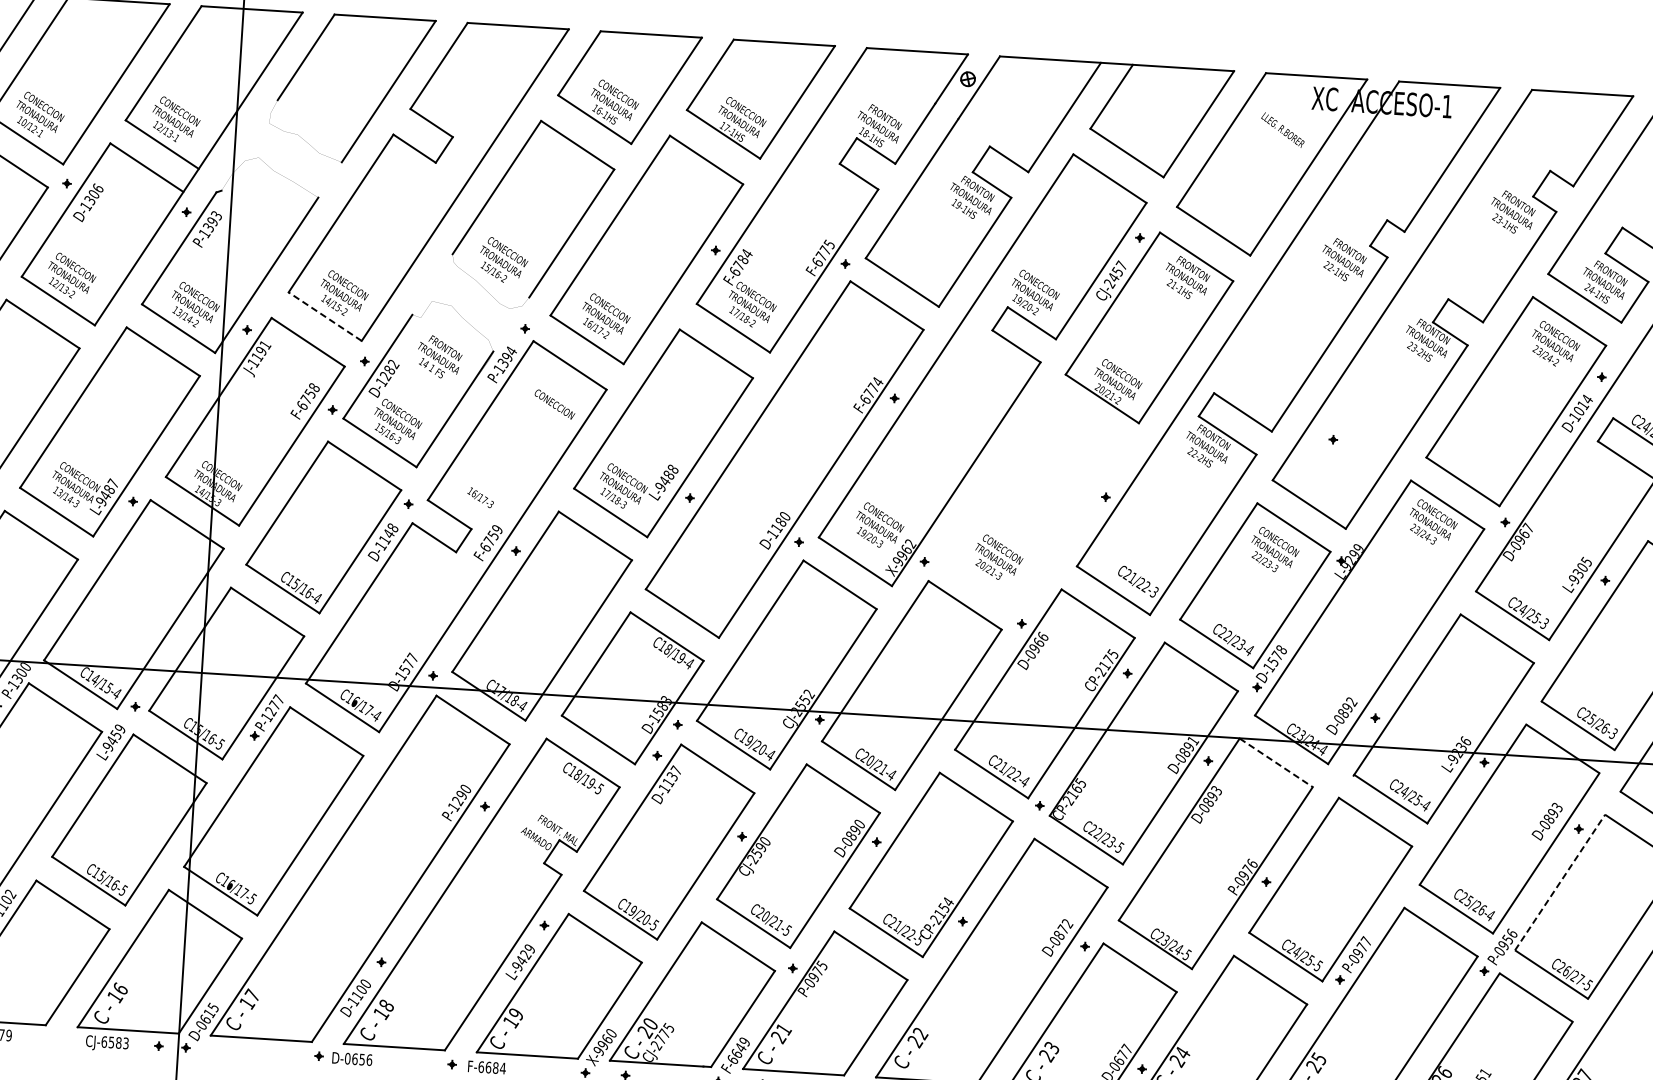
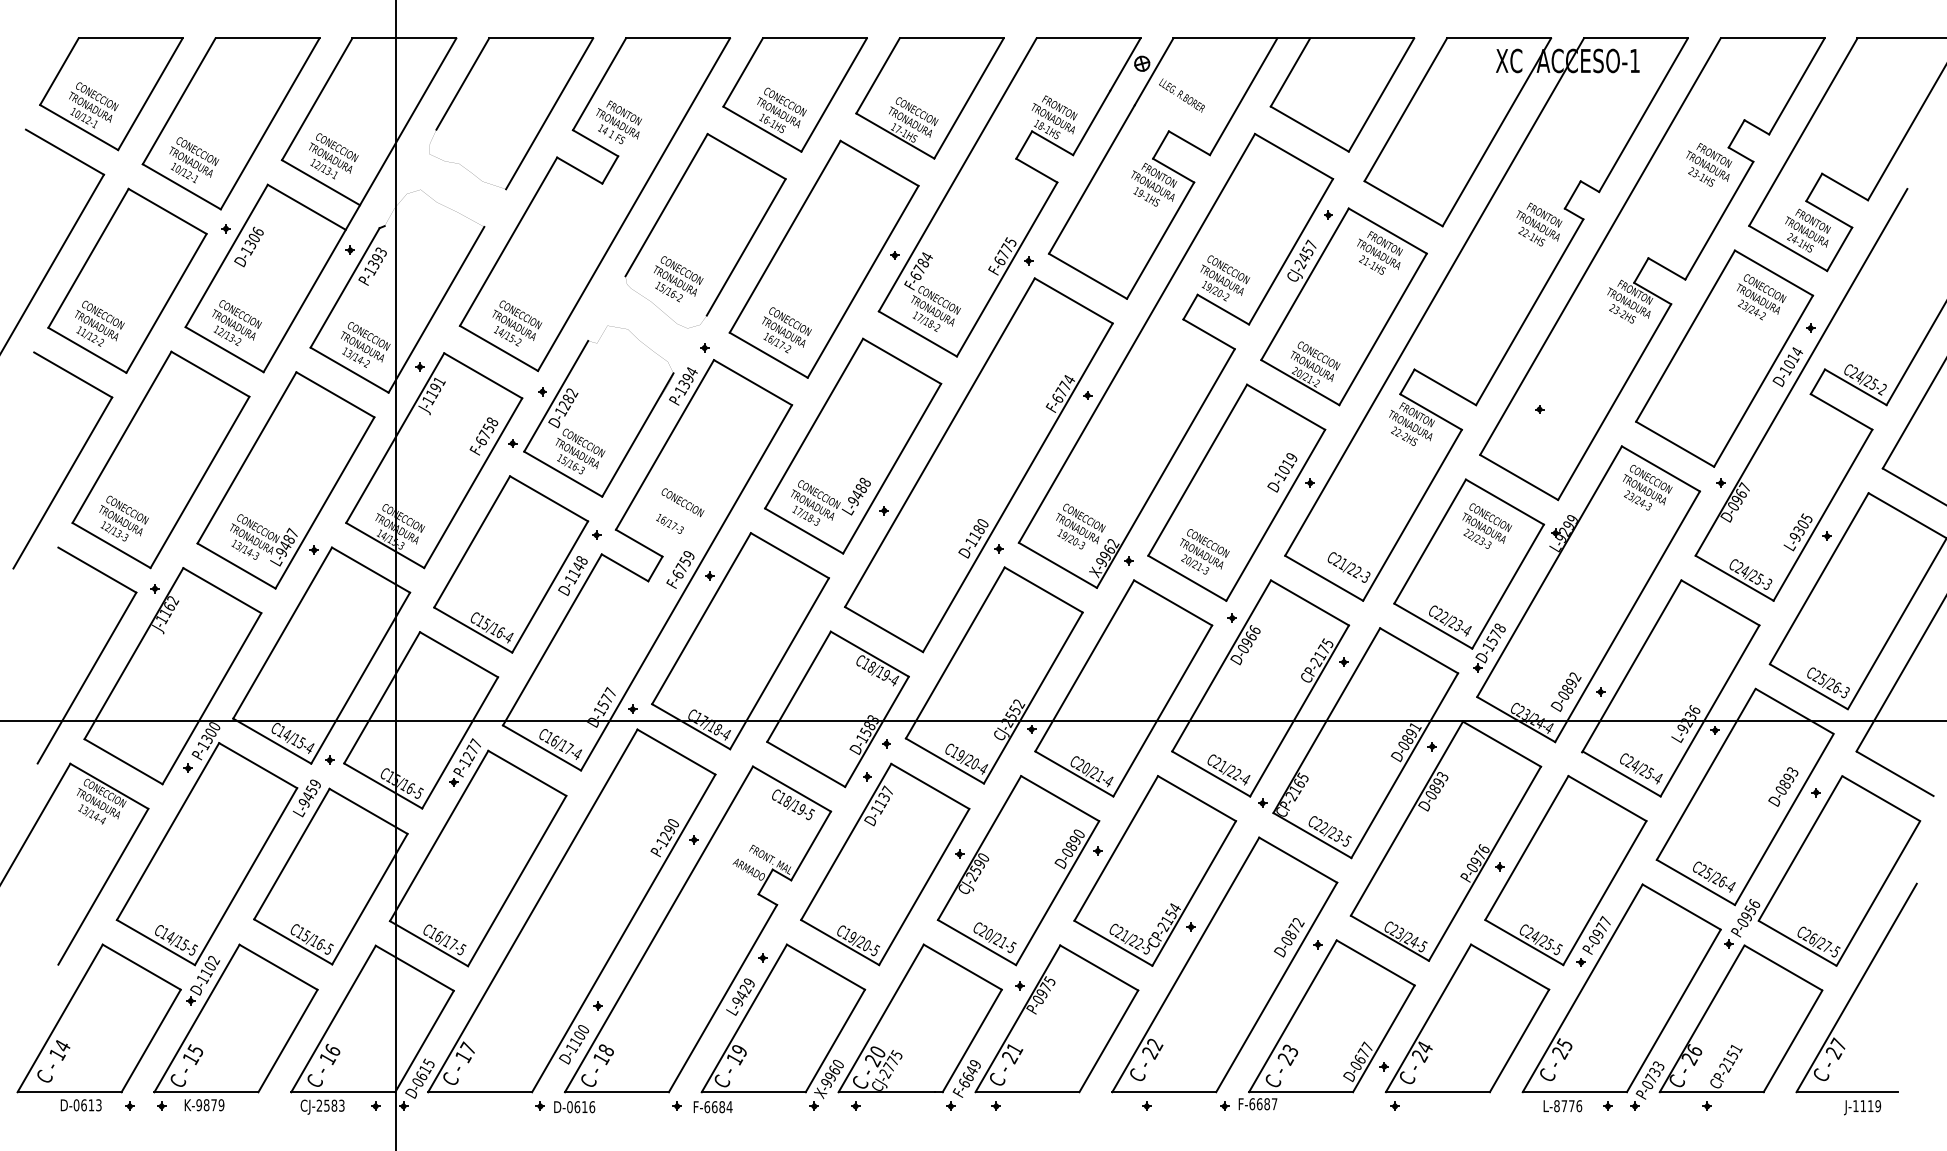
text: (1282, 129) -> (1181, 95), moved
line: (324, 316) -> (498, 348), dashed -> solid
text: (439, 357) -> (618, 122), moved
text: (554, 404) -> (682, 502), moved
part: (1033, 501) -> (1236, 492), added
line: (1276, 763) -> (1502, 744), dashed -> solid
line: (1560, 882) -> (1800, 848), dashed -> solid
text: (104, 1041) -> (319, 1105), CJ-6583 -> CJ-2583
text: (361, 1060) -> (584, 1107), D-0656 -> D-0616

